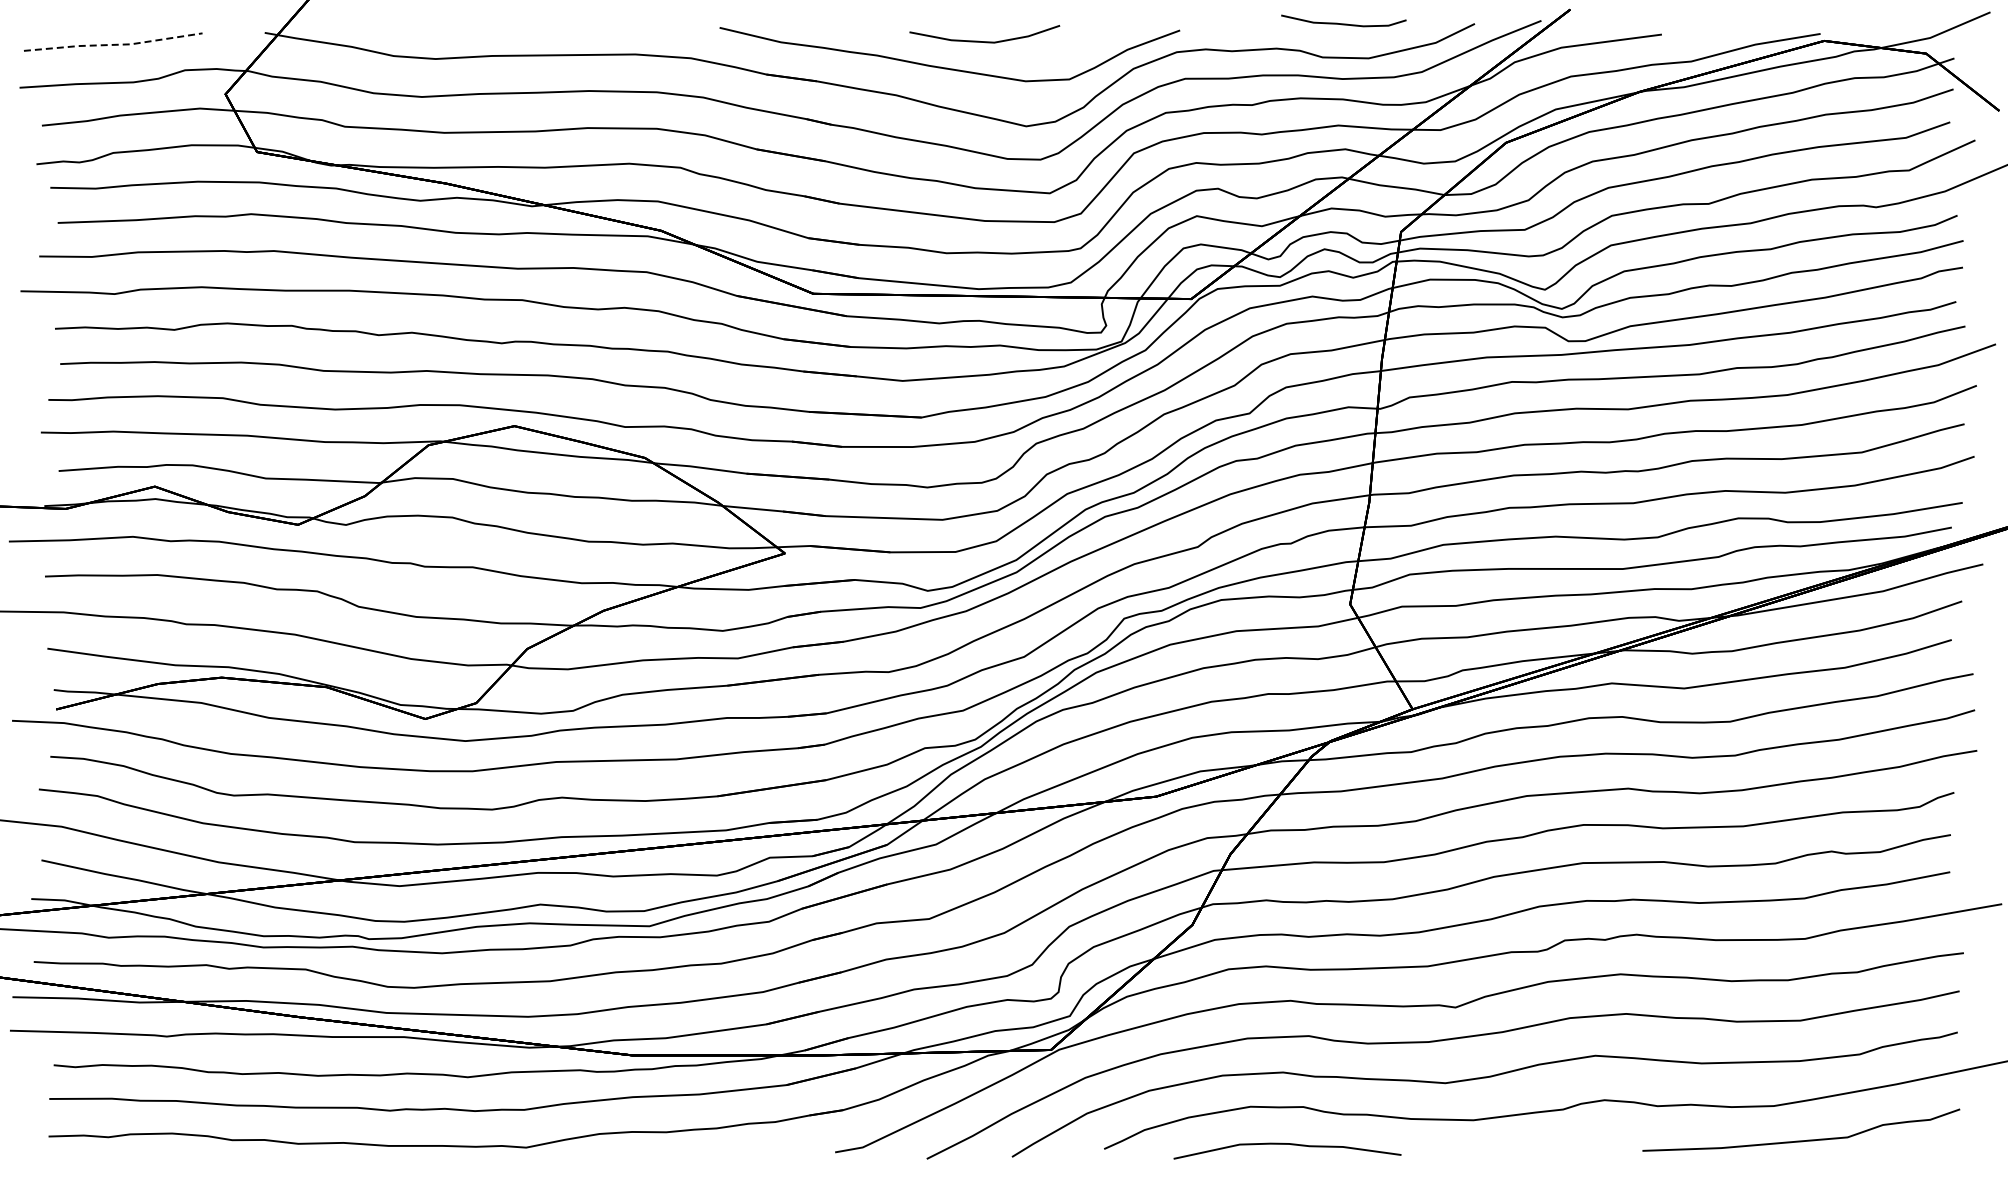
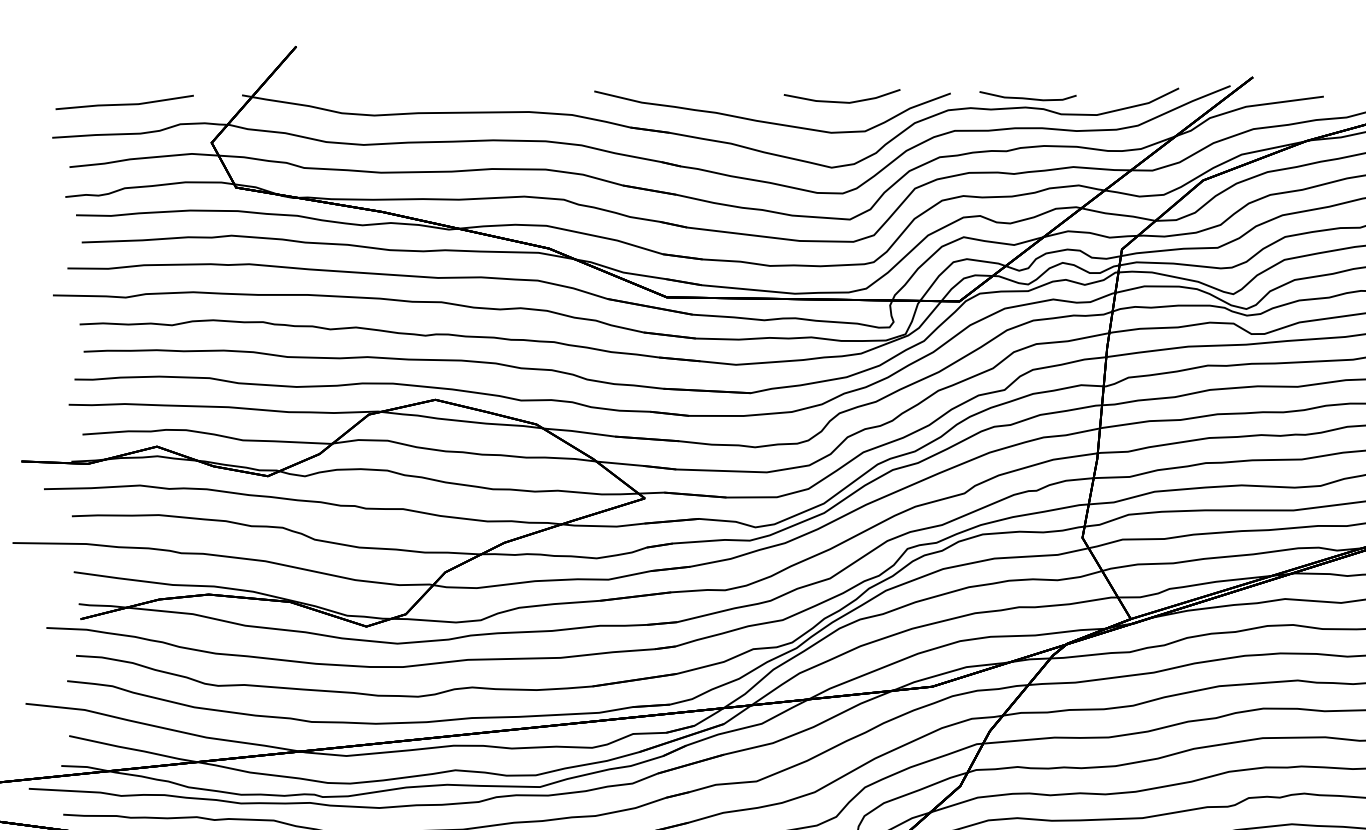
curve: (1343, 23) -> (1027, 98), moved
line: (984, 41) -> (841, 101), moved
line: (114, 44) -> (125, 104), dashed -> solid

